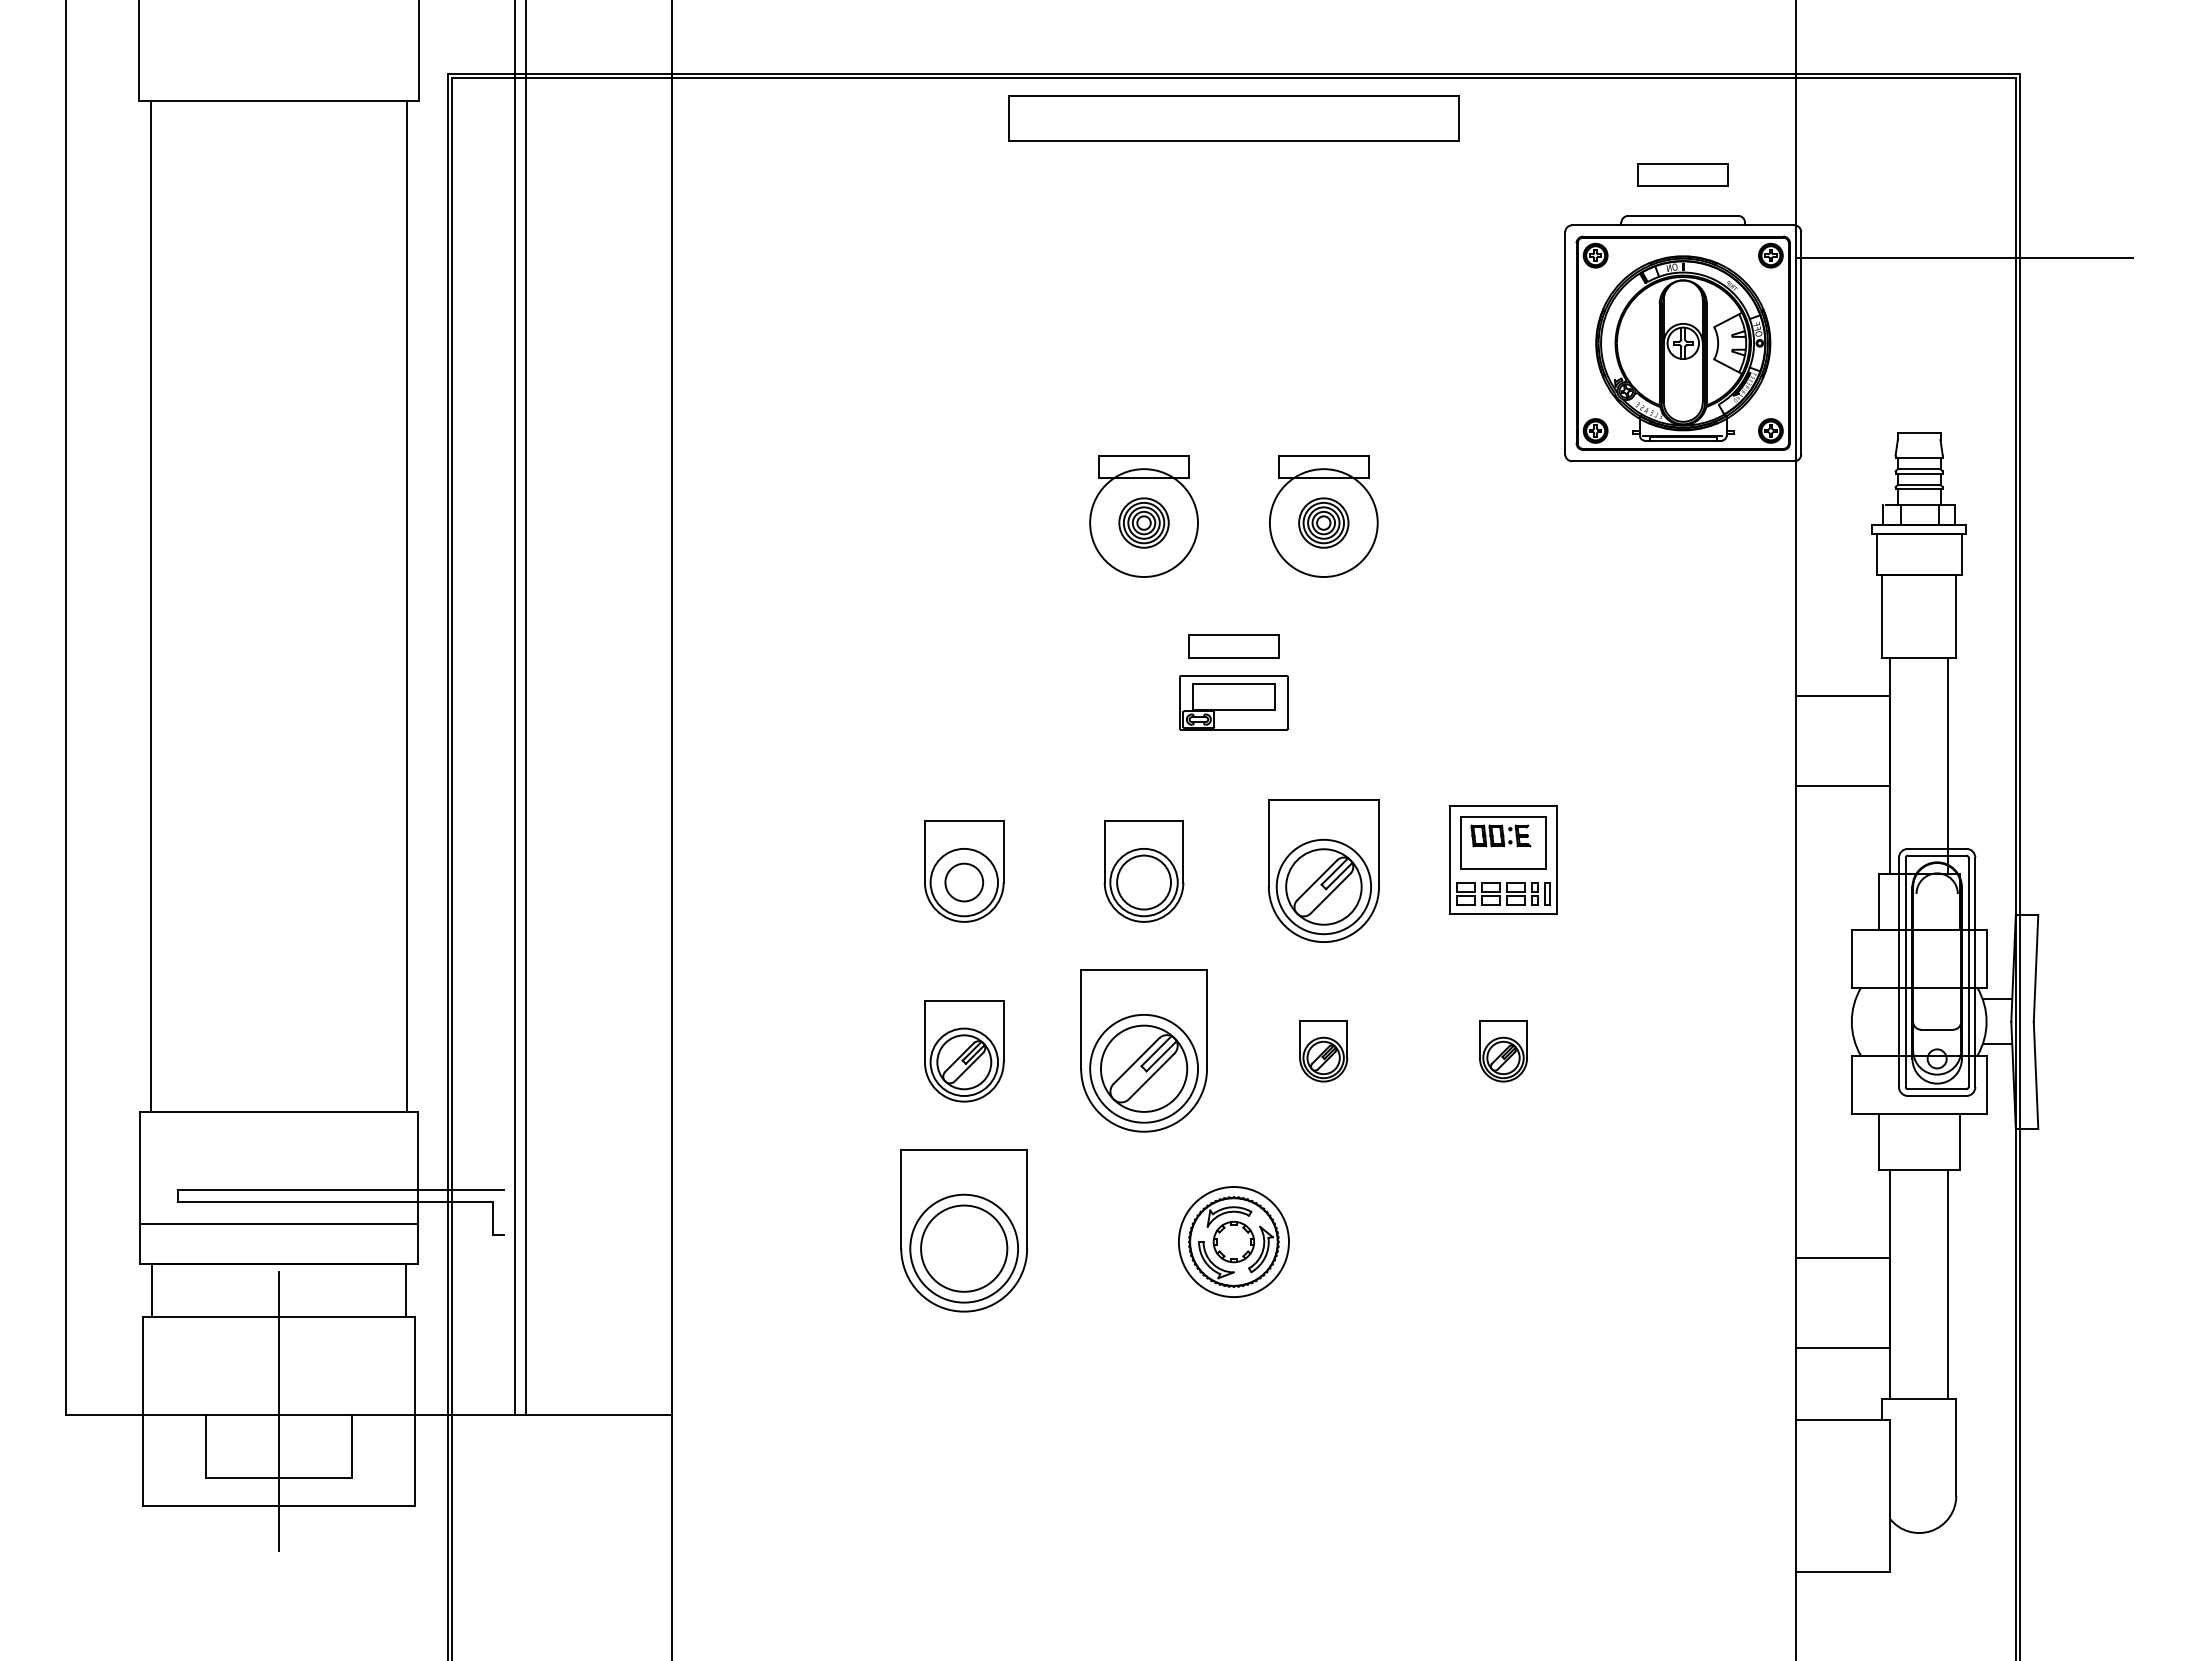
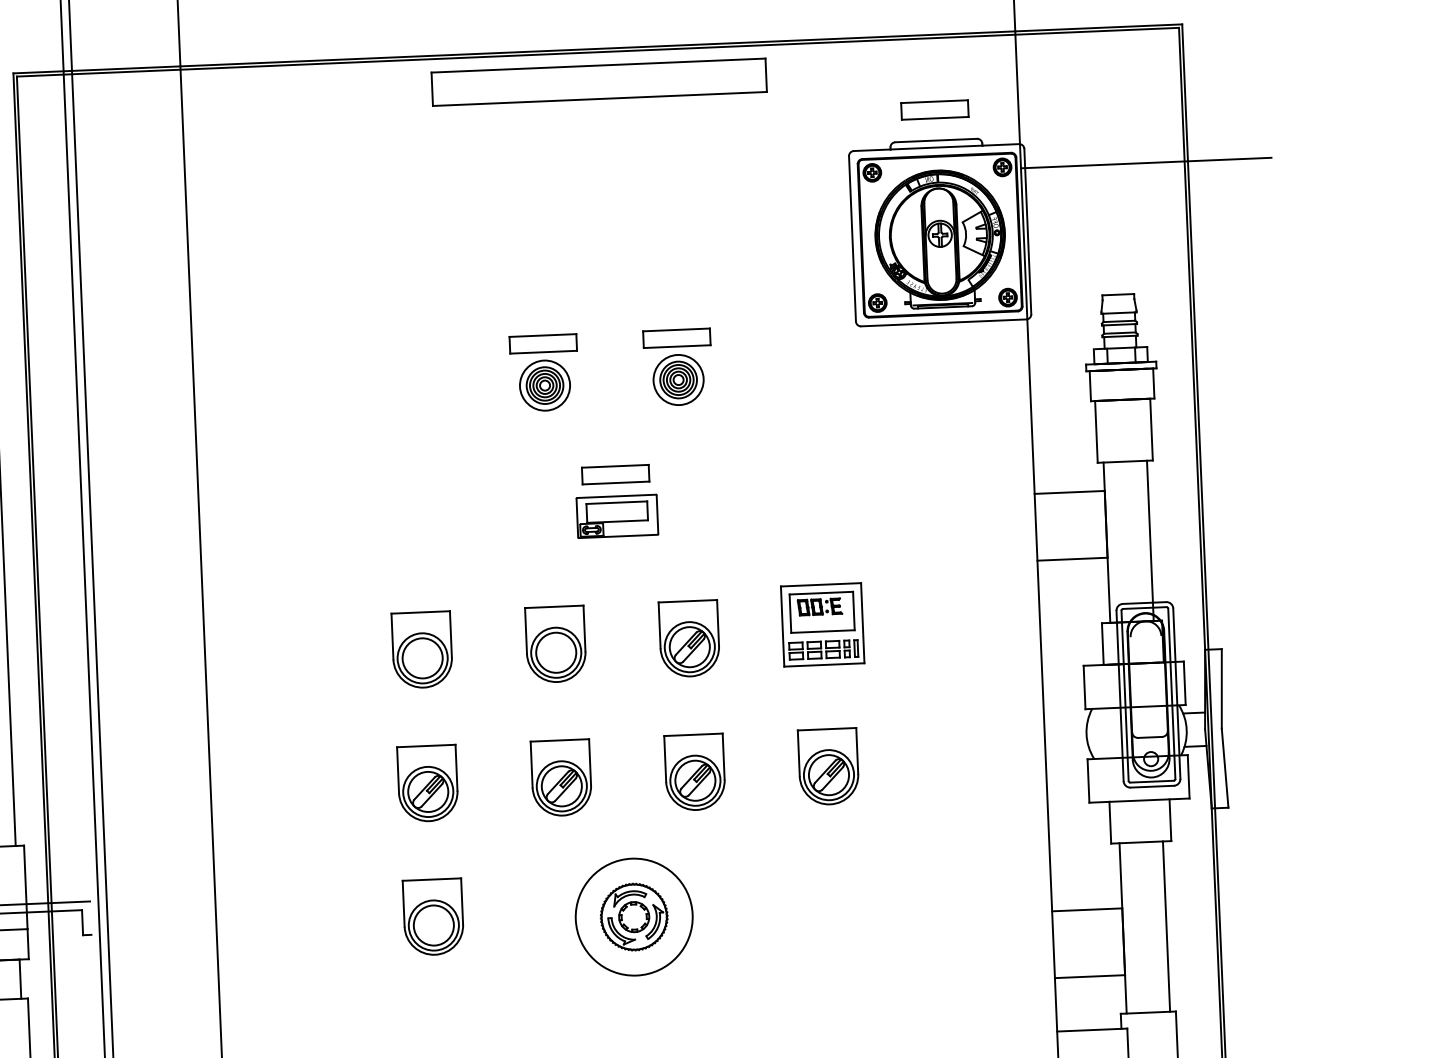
circle: (1143, 522) -> (544, 385), size x0.62
circle: (1323, 522) -> (678, 379), size x0.62
part: (1323, 871) -> (689, 638), size x0.71
circle: (964, 882) -> (422, 658), size x1.43
part: (1143, 1051) -> (561, 778), size x0.62
part: (1323, 1051) -> (694, 772), size x1.67
part: (1503, 1051) -> (828, 767), size x1.67
part: (964, 1230) -> (433, 916), size x0.62
circle: (1233, 1241) -> (633, 916), size x1.43

